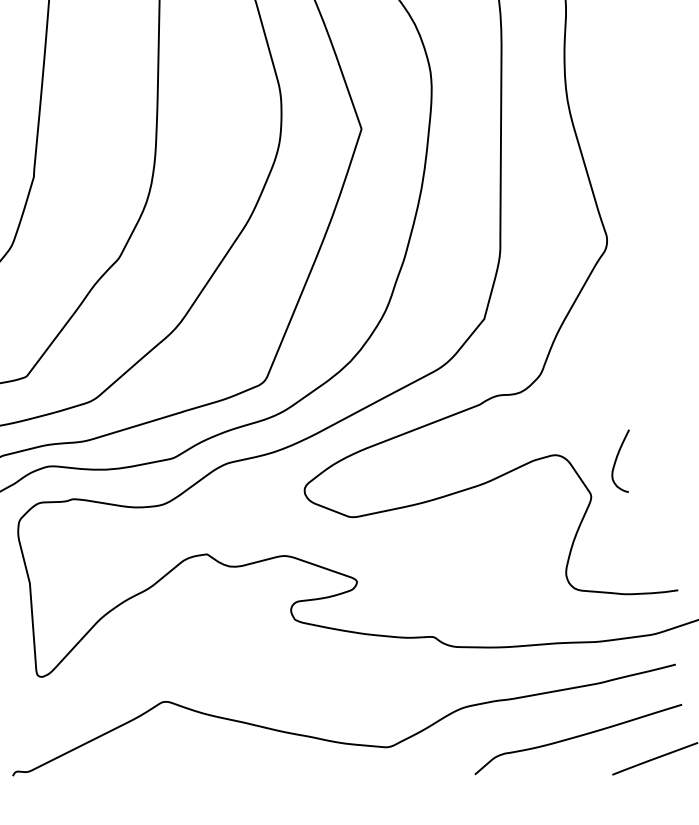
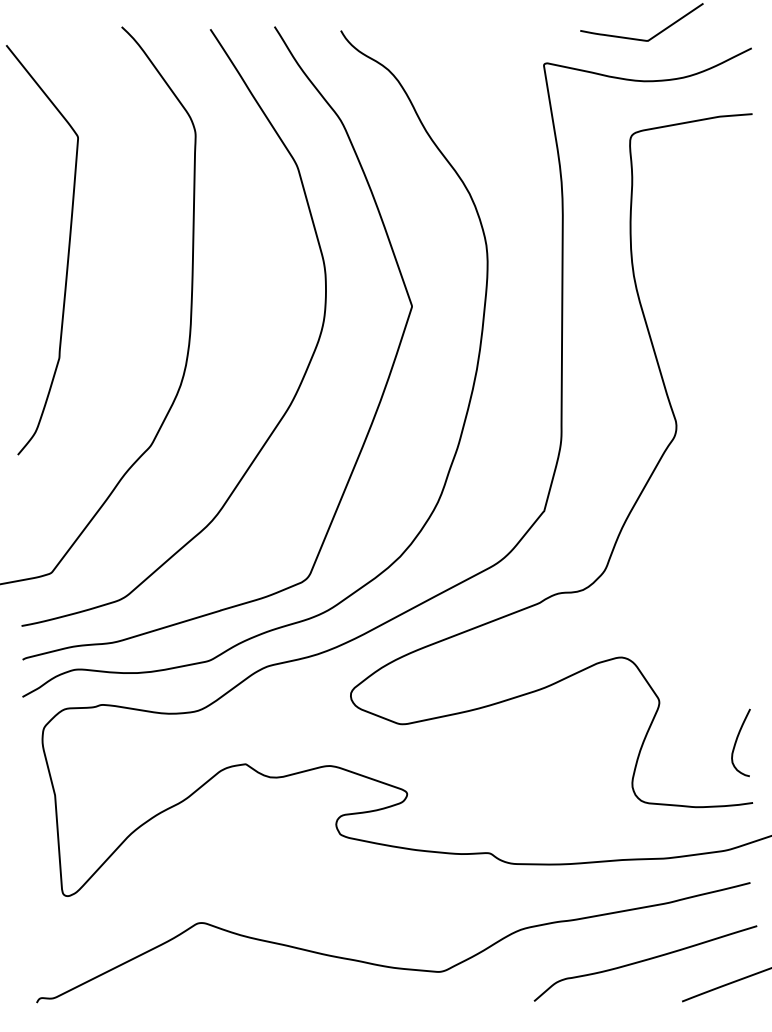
curve: (617, 458) -> (737, 740), moved

